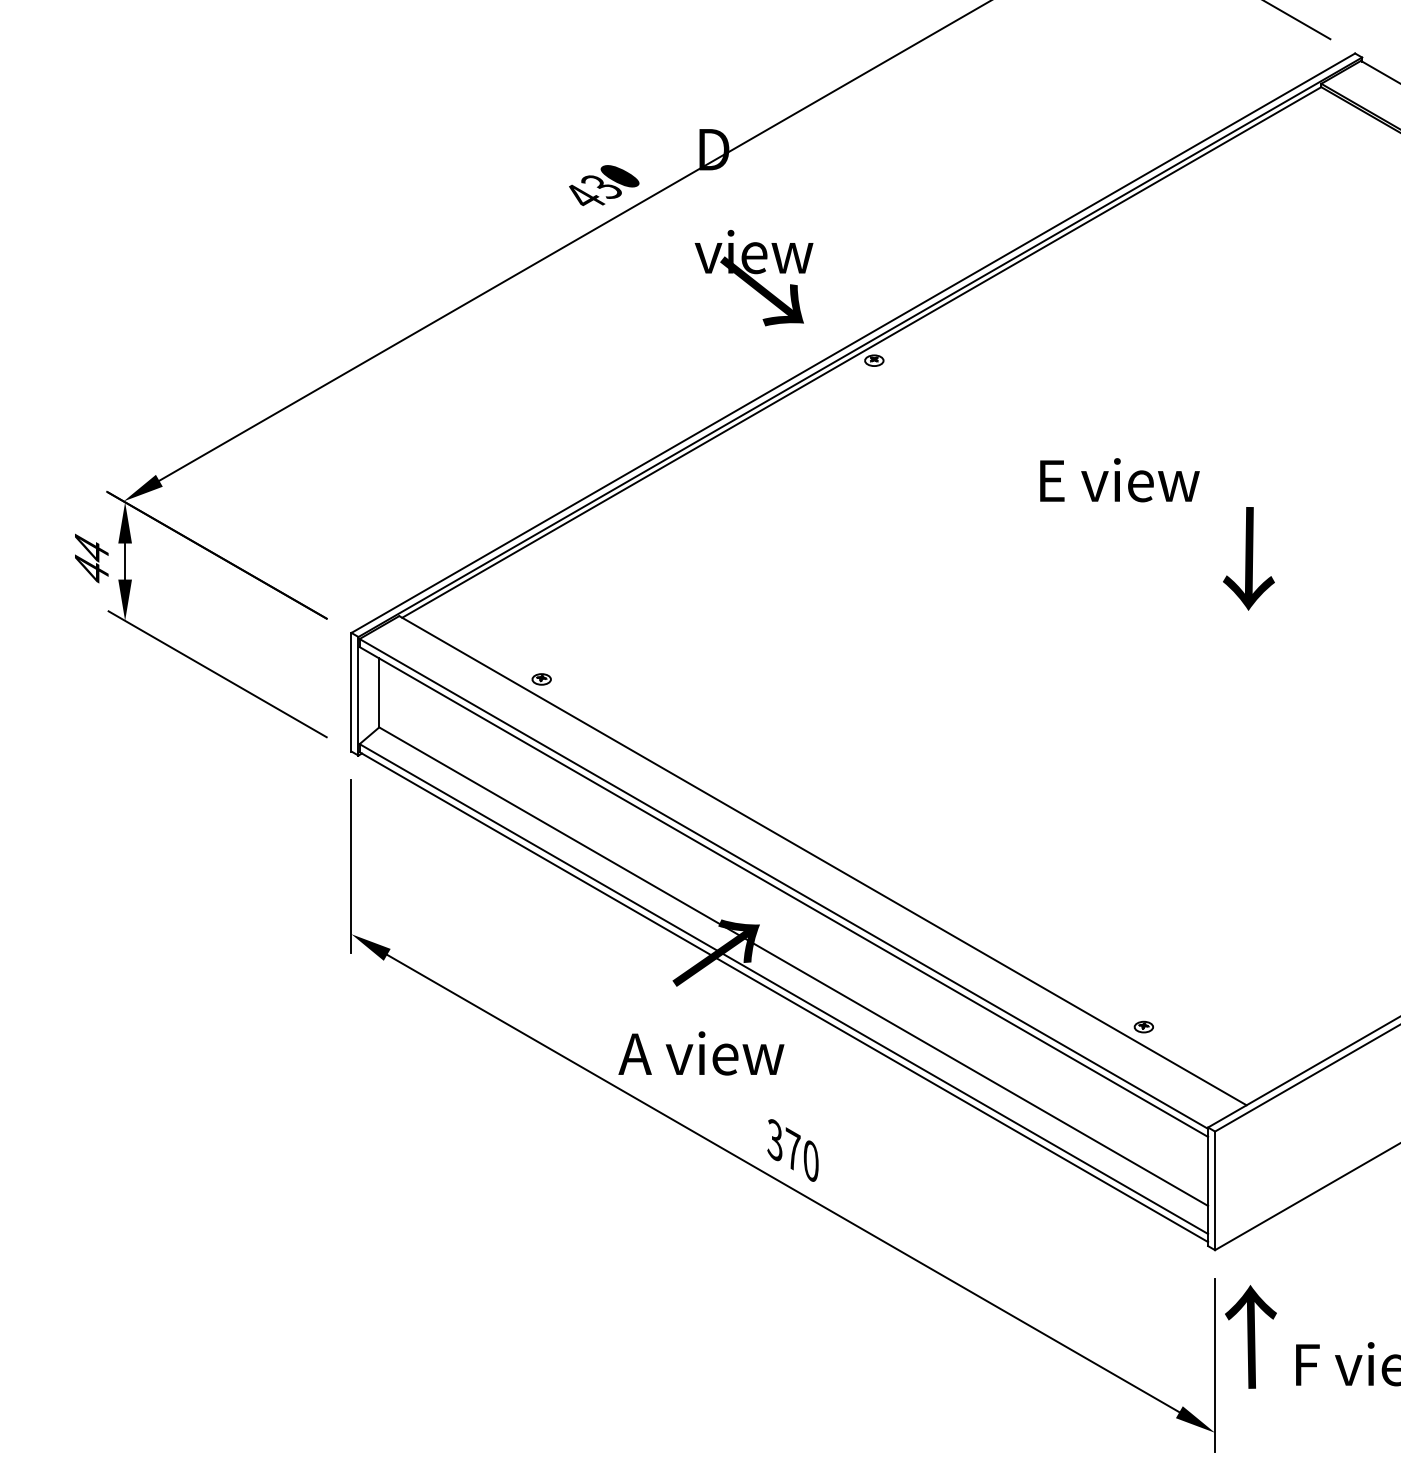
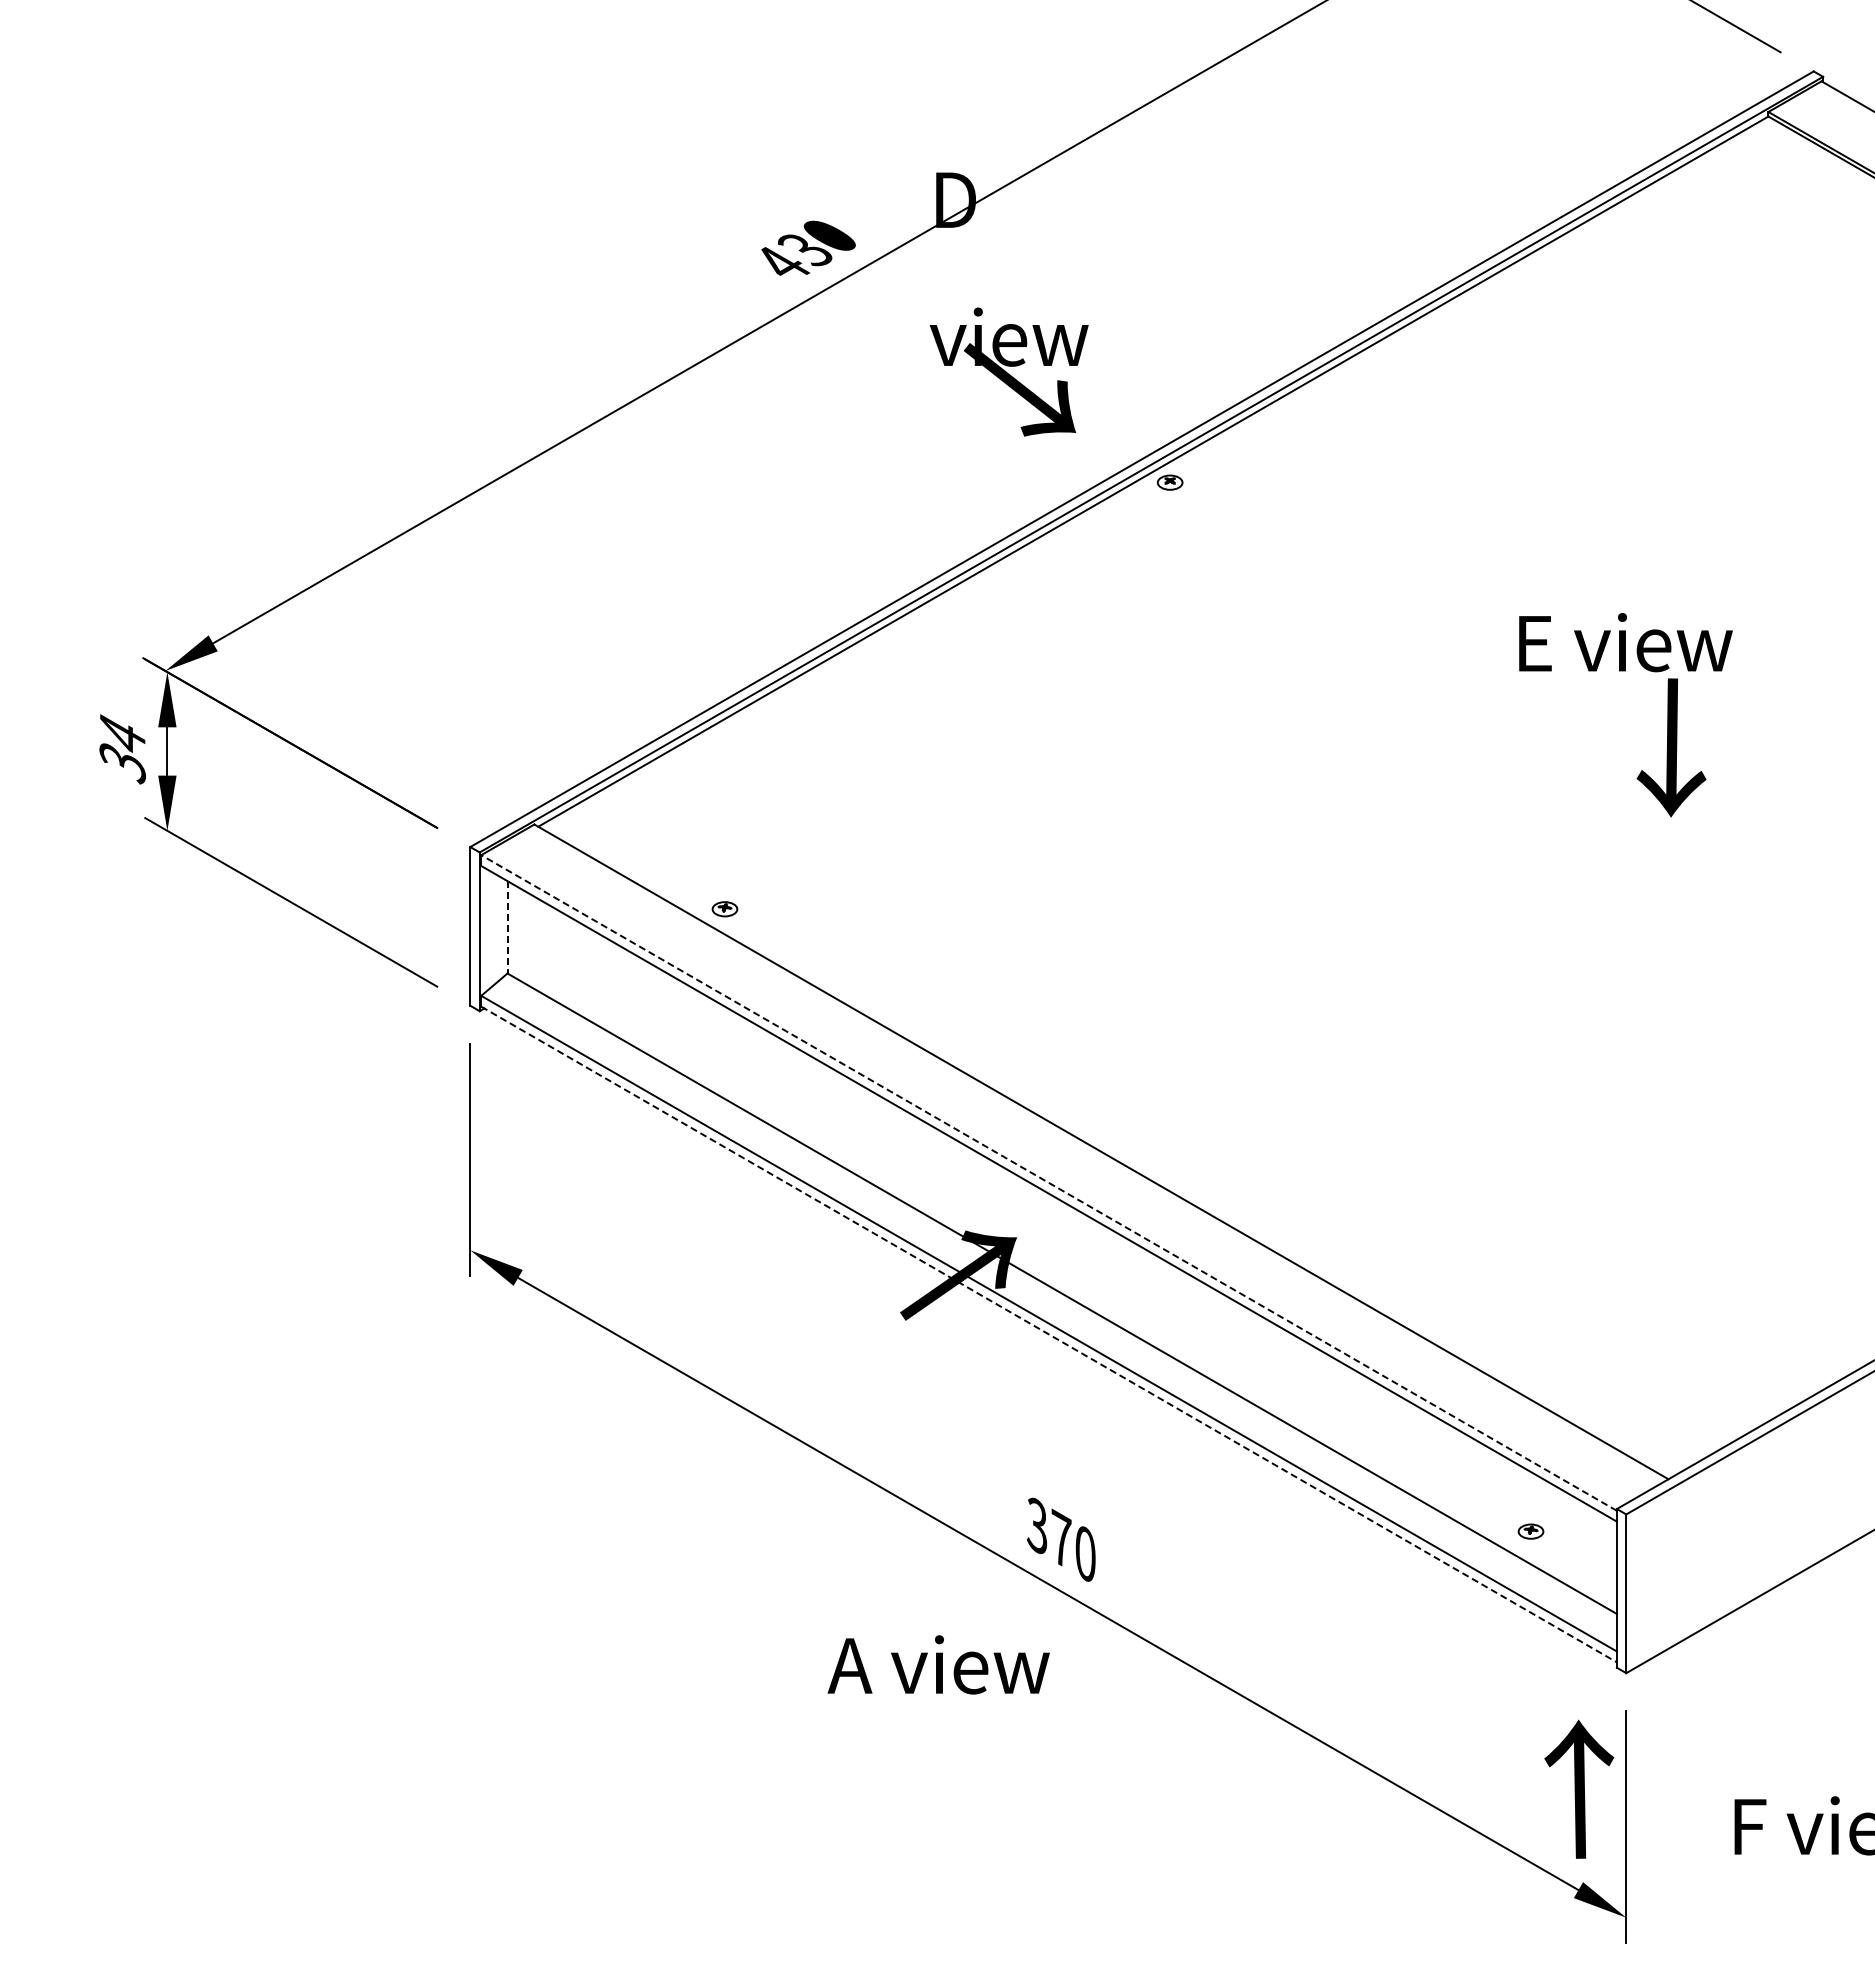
text: (1119, 480) -> (1625, 642), moved
text: (91, 570) -> (122, 763), 44 -> 34
line: (379, 693) -> (507, 927), solid -> dashed
line: (784, 884) -> (1049, 1183), solid -> dashed
line: (784, 997) -> (1049, 1334), solid -> dashed
part: (1143, 1027) -> (1530, 1531), moved
text: (701, 1053) -> (938, 1664), moved
text: (1251, 1336) -> (1579, 1788), moved

